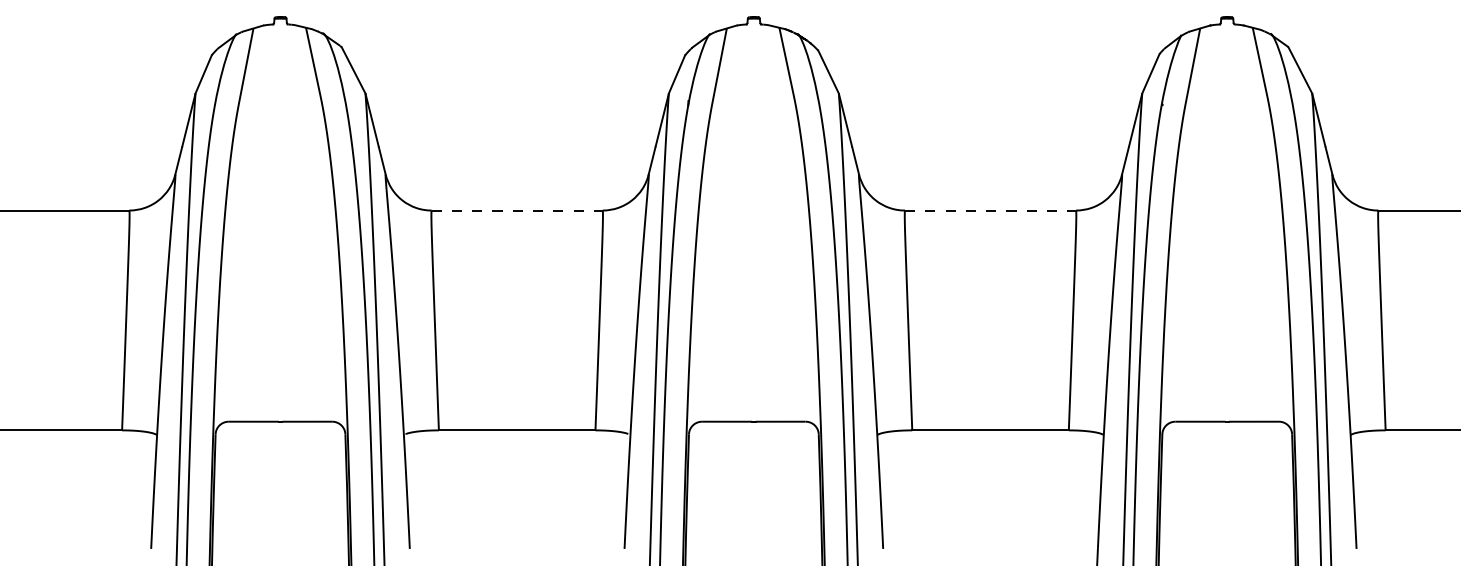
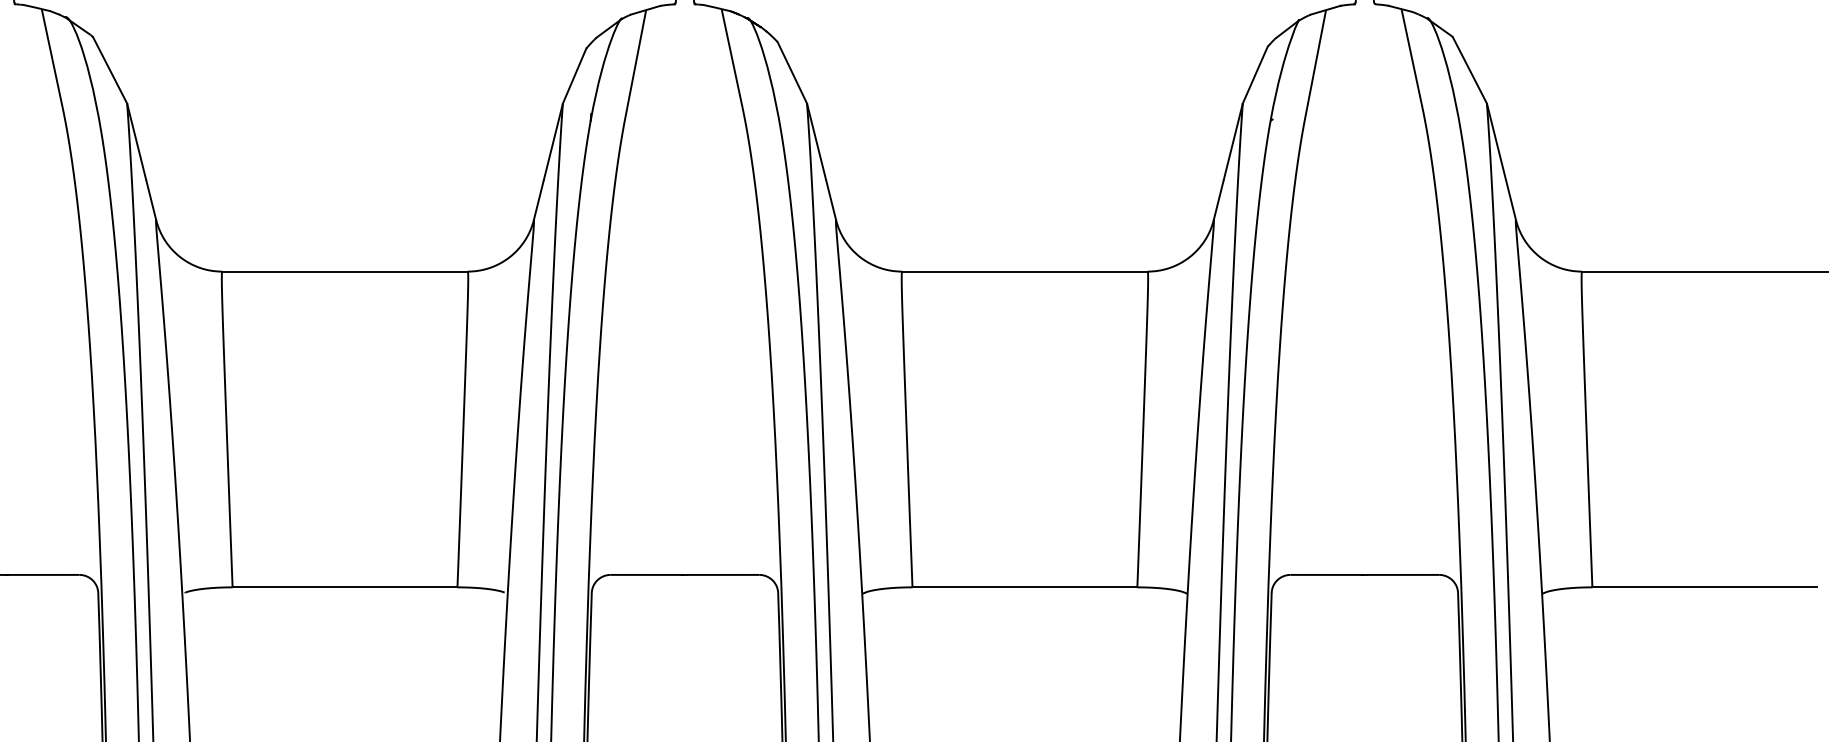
line: (517, 210) -> (345, 271), dashed -> solid
line: (990, 210) -> (1024, 271), dashed -> solid

